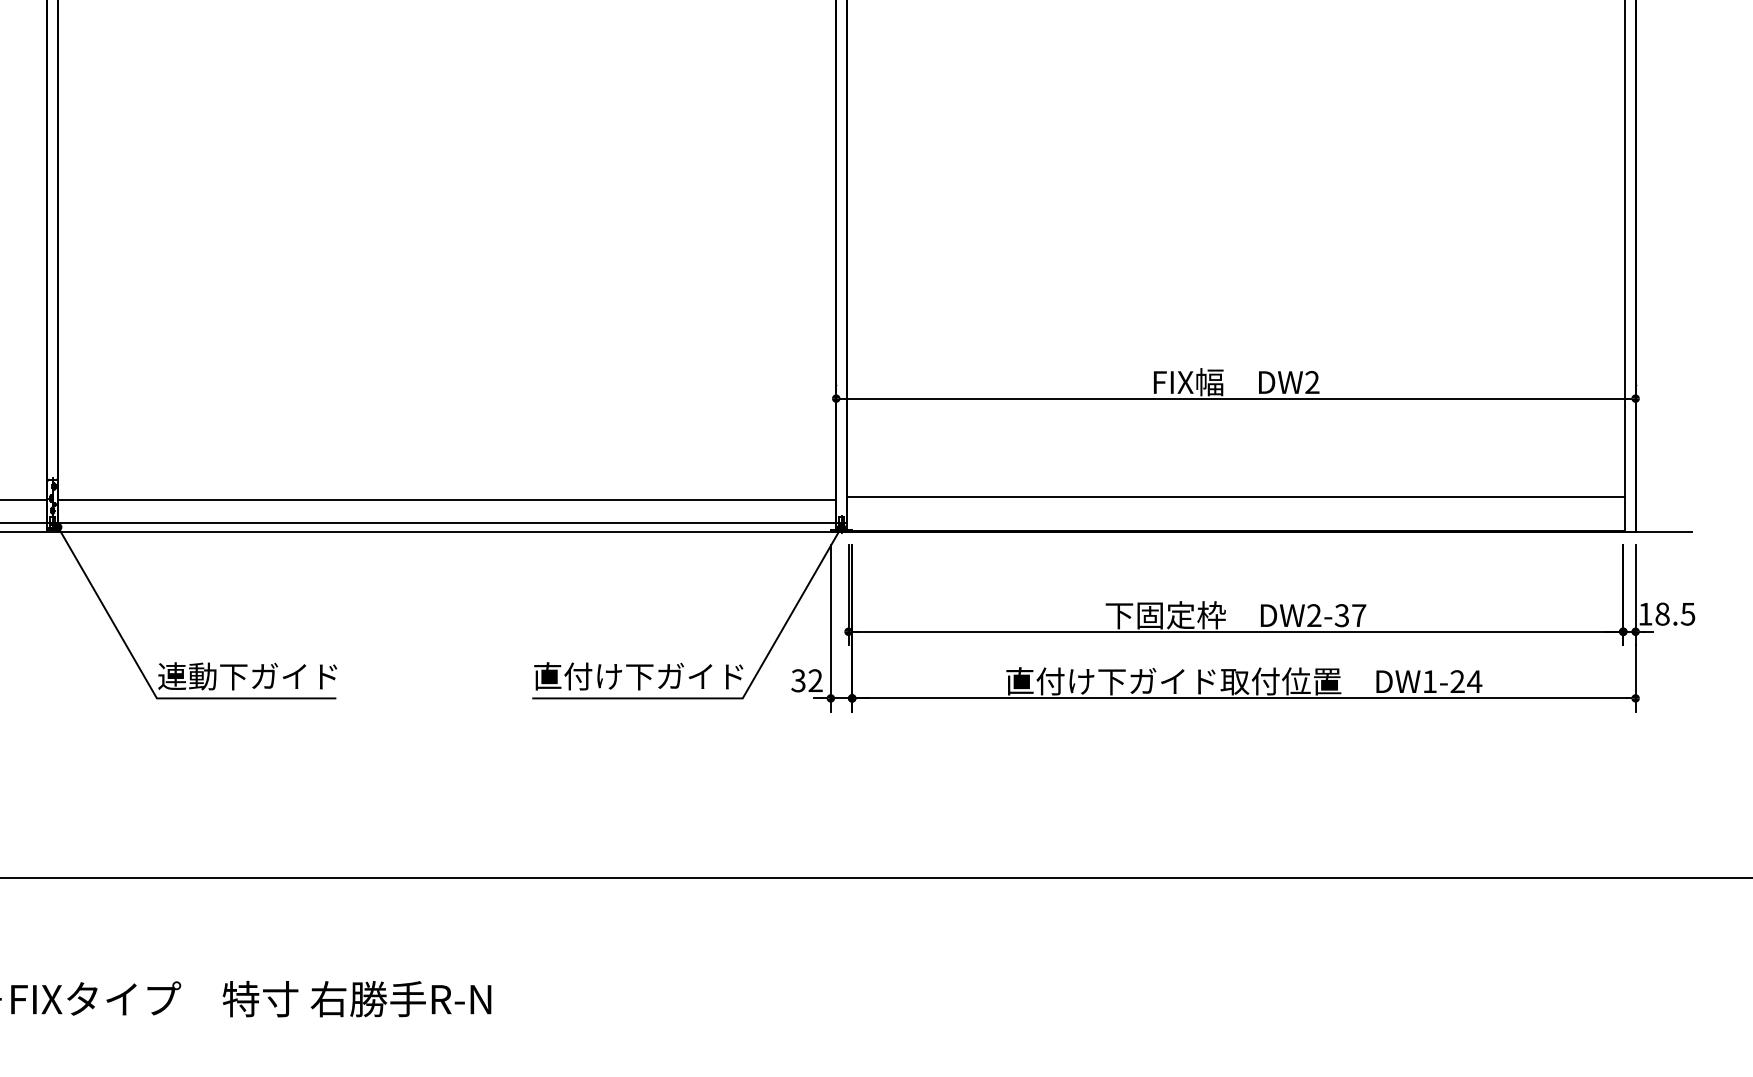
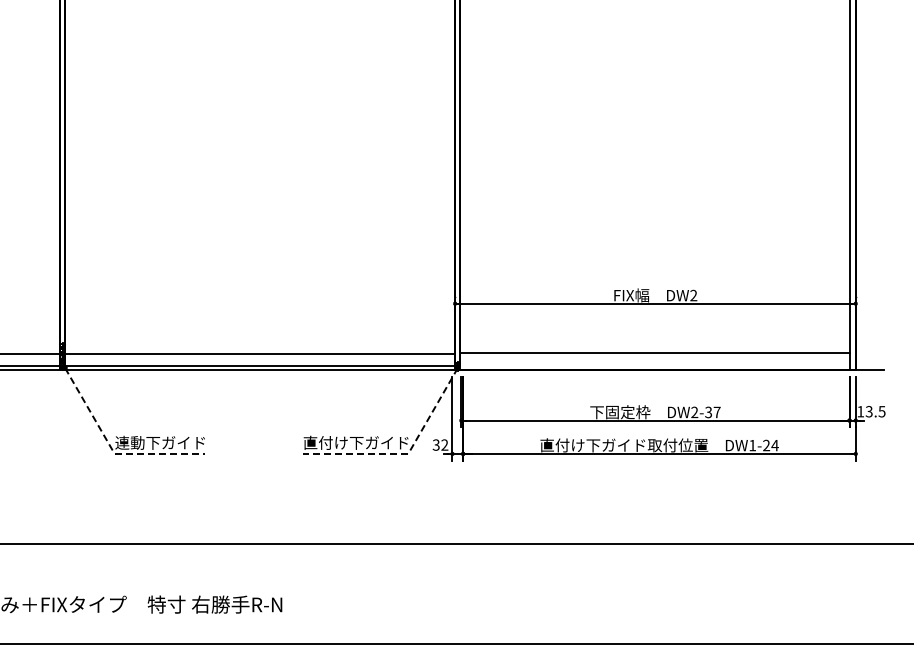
text: (1661, 613) -> (868, 411), 18.5 -> 13.5
line: (152, 691) -> (112, 450), solid -> dashed
line: (737, 697) -> (405, 453), solid -> dashed

